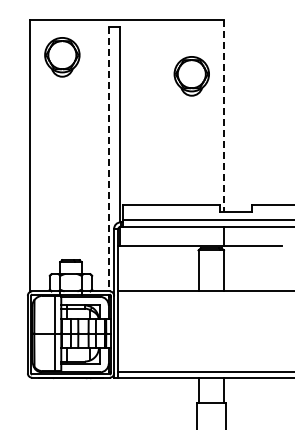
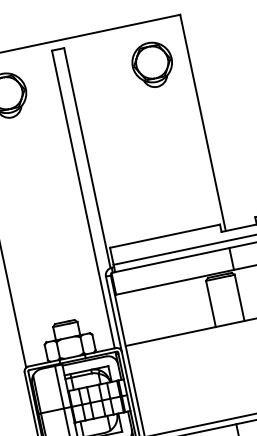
part: (191, 76) -> (152, 65), moved
line: (224, 116) -> (203, 123), dashed -> solid
line: (108, 159) -> (83, 199), dashed -> solid

